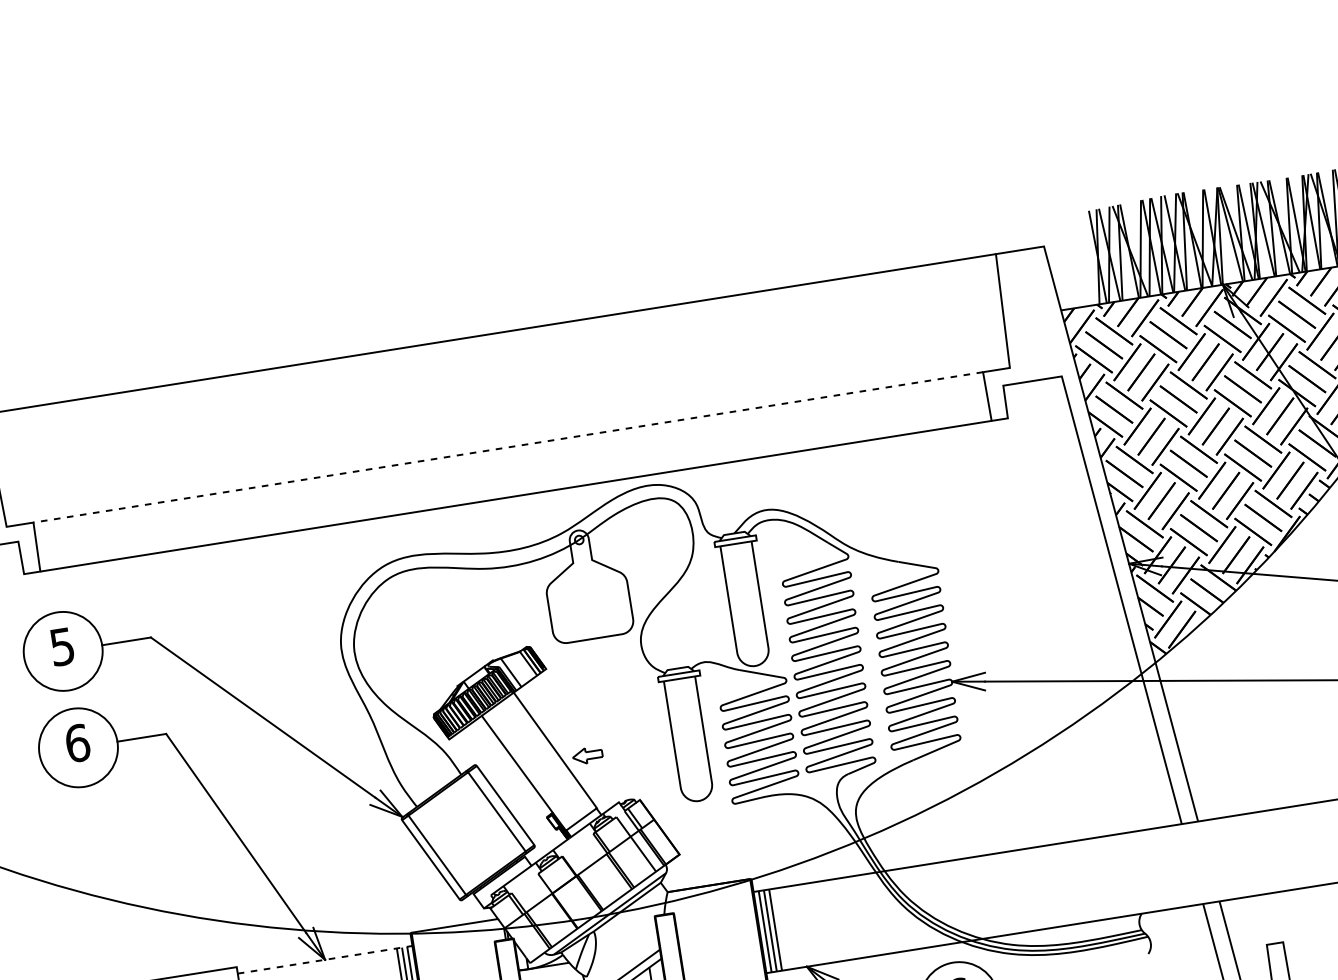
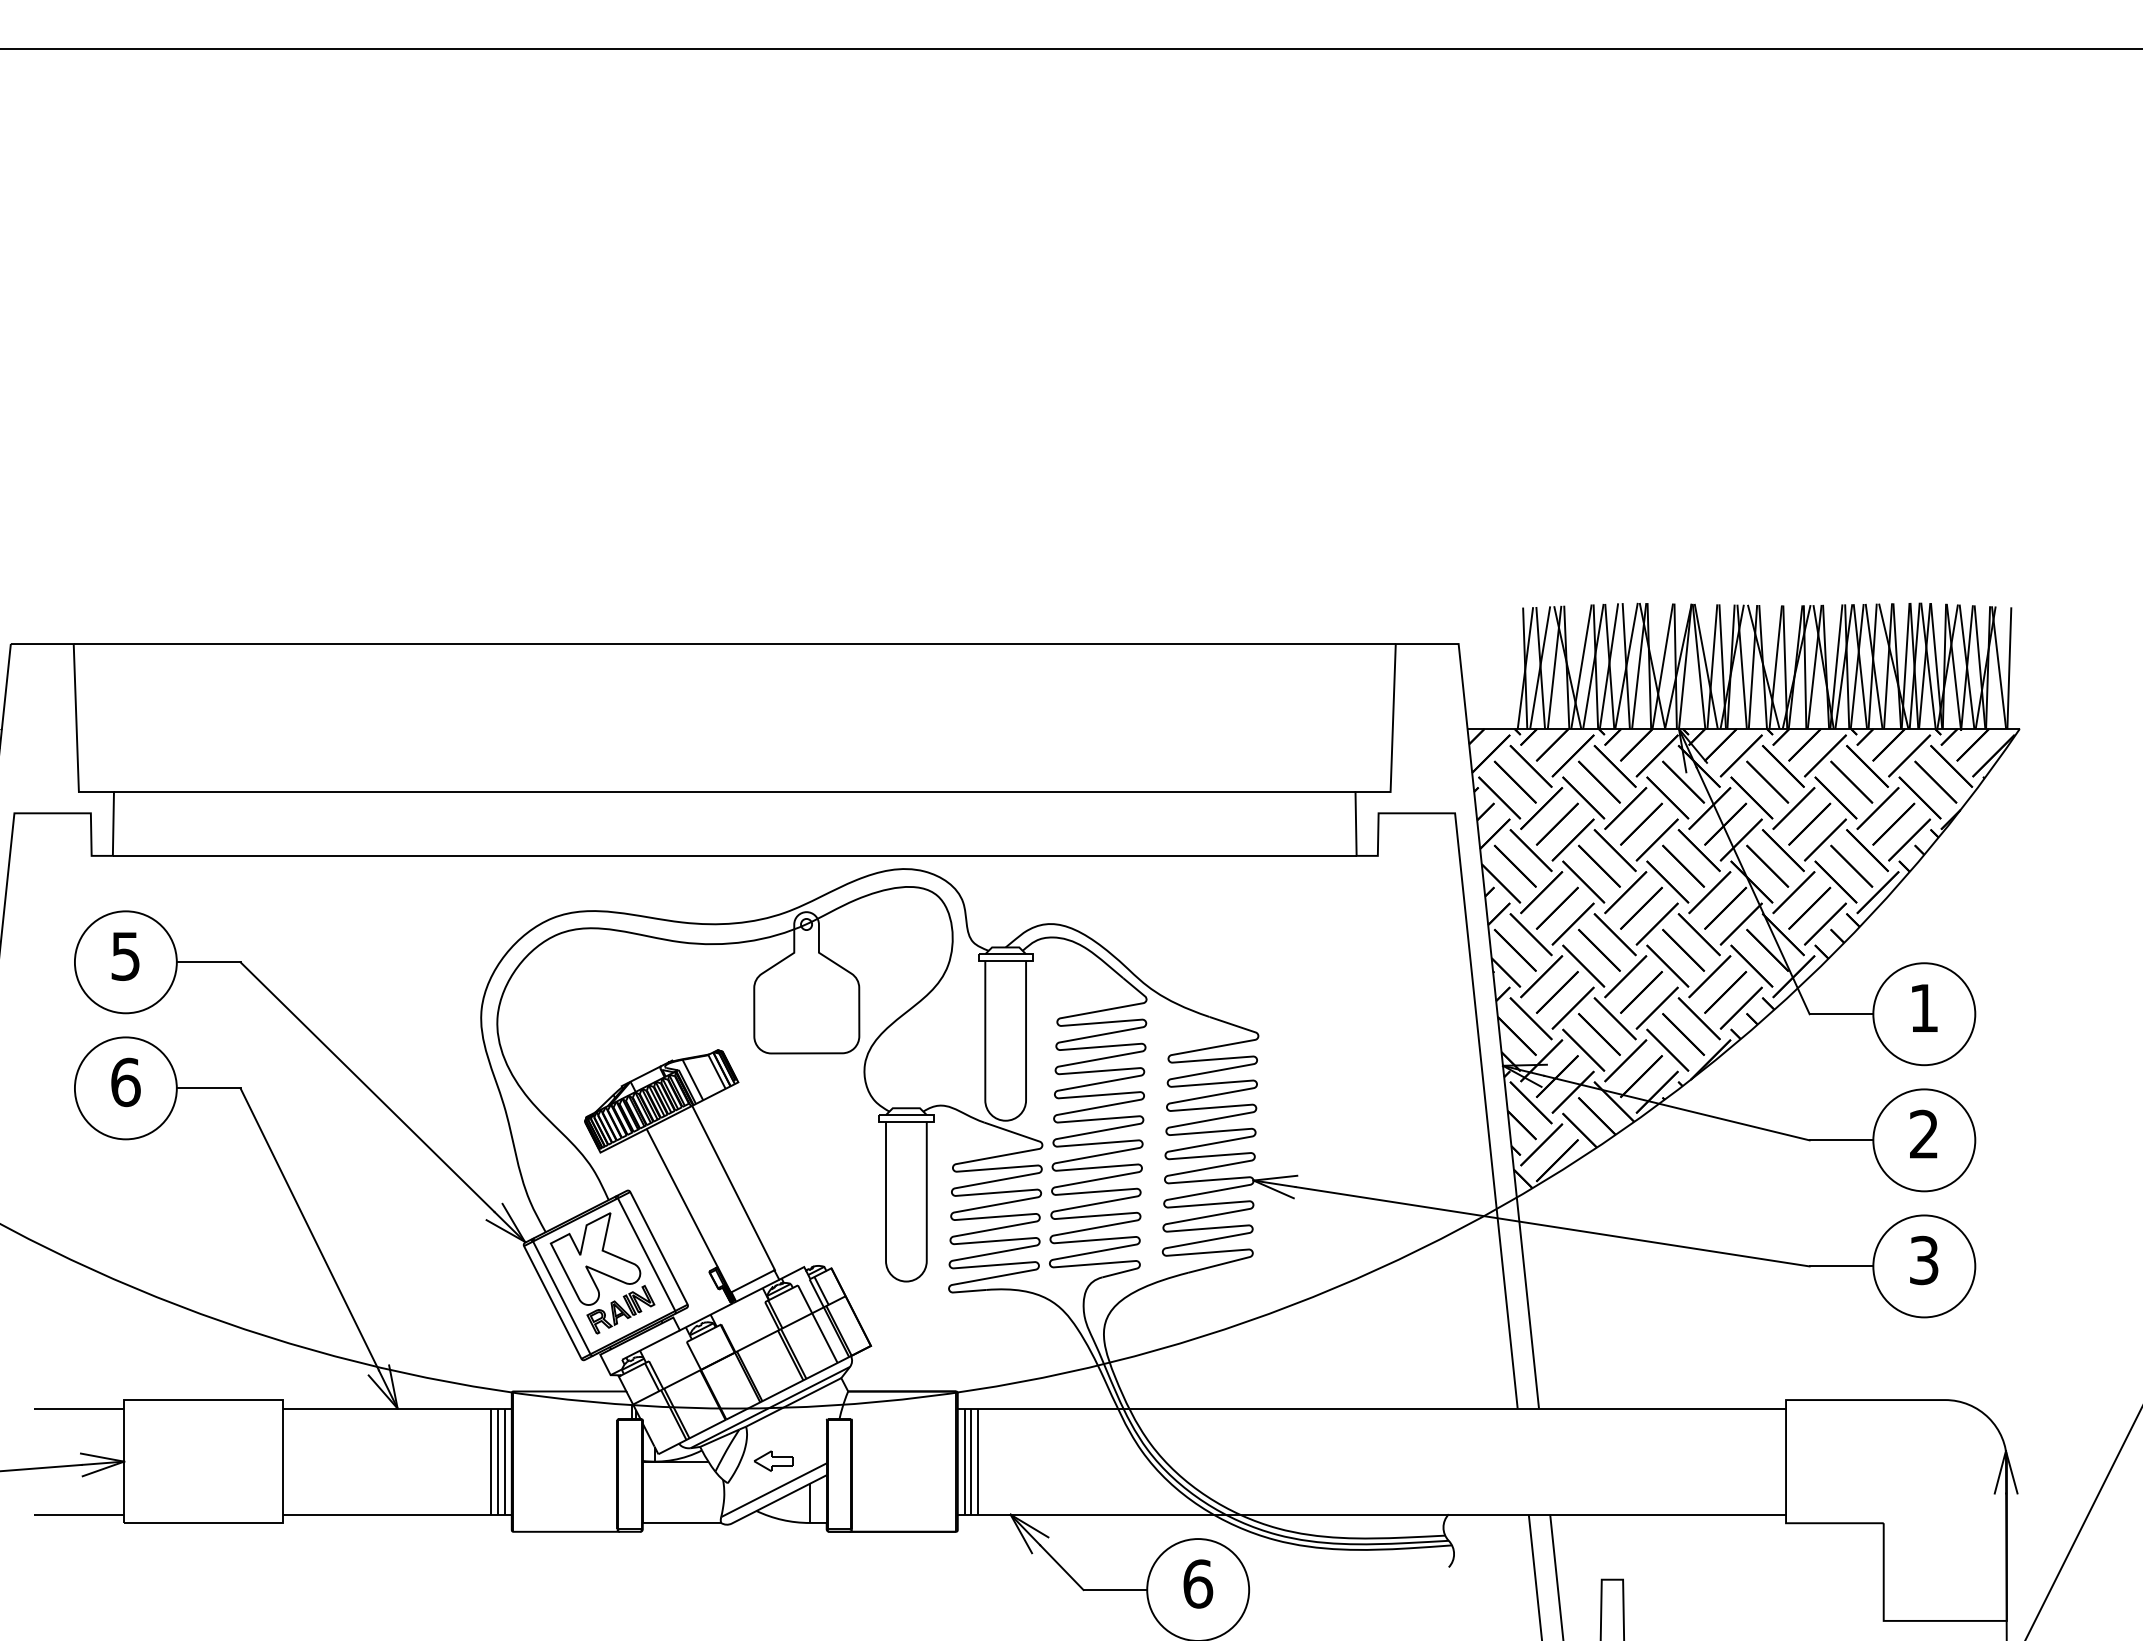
line: (508, 447) -> (734, 792), dashed -> solid
part: (587, 755) -> (773, 1460), moved
part: (465, 831) -> (602, 1273), added
line: (325, 959) -> (398, 1408), dashed -> solid

